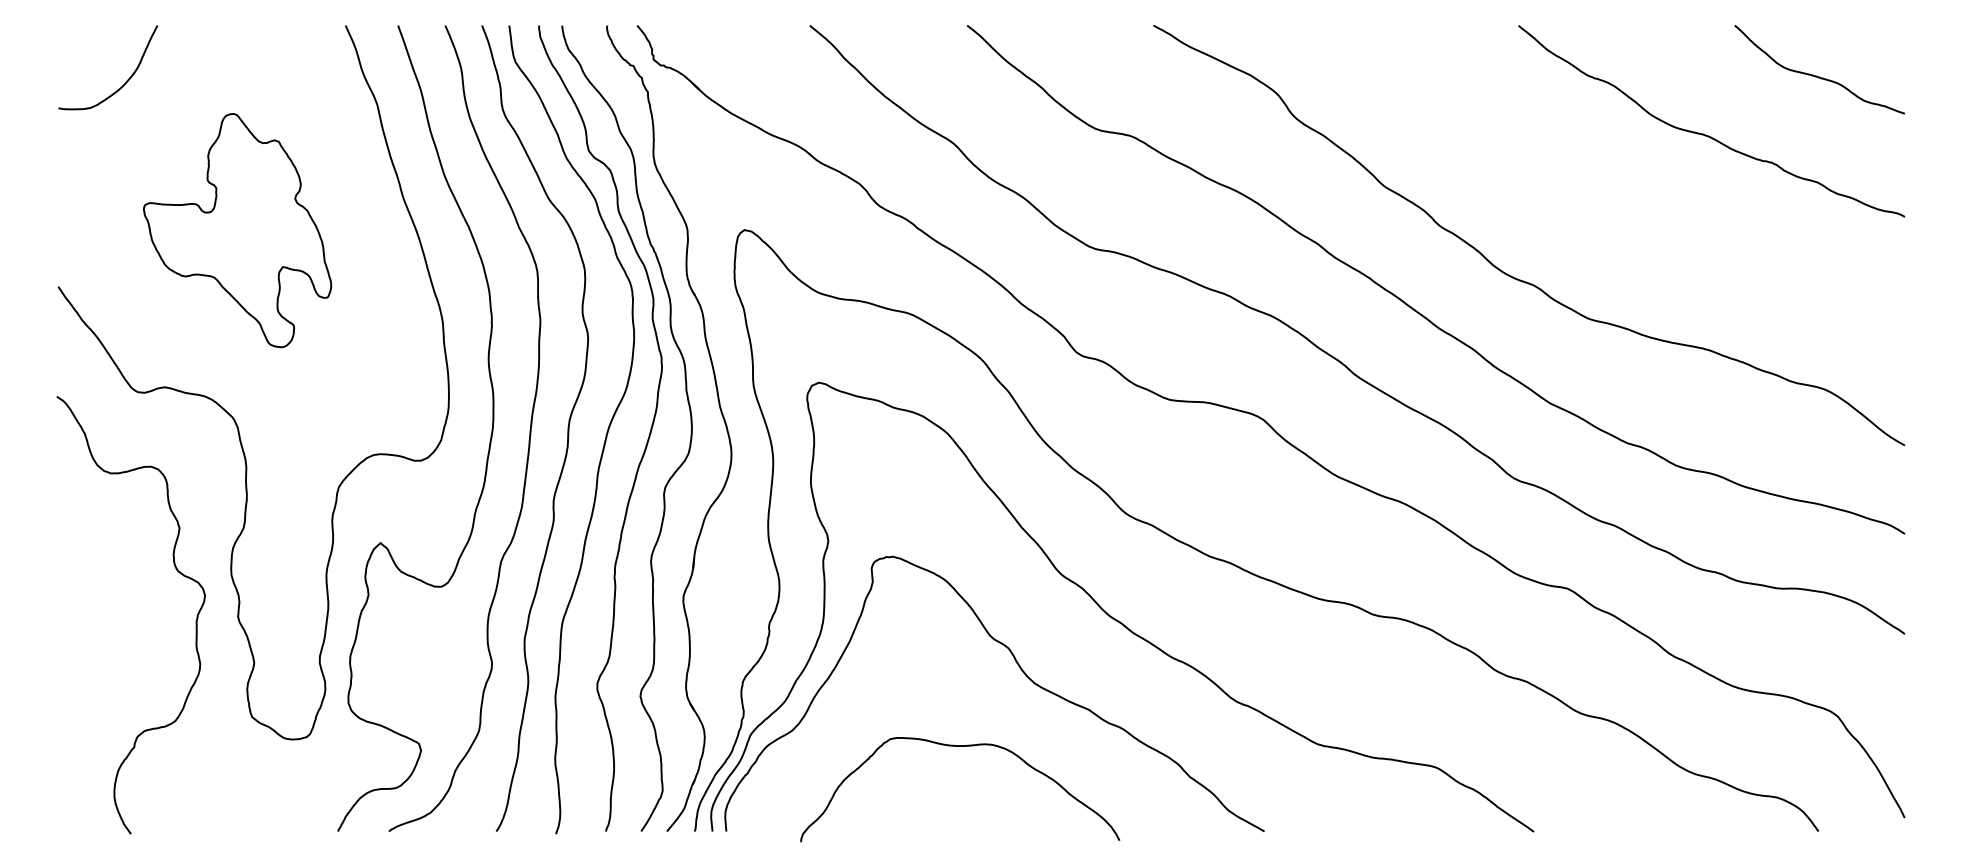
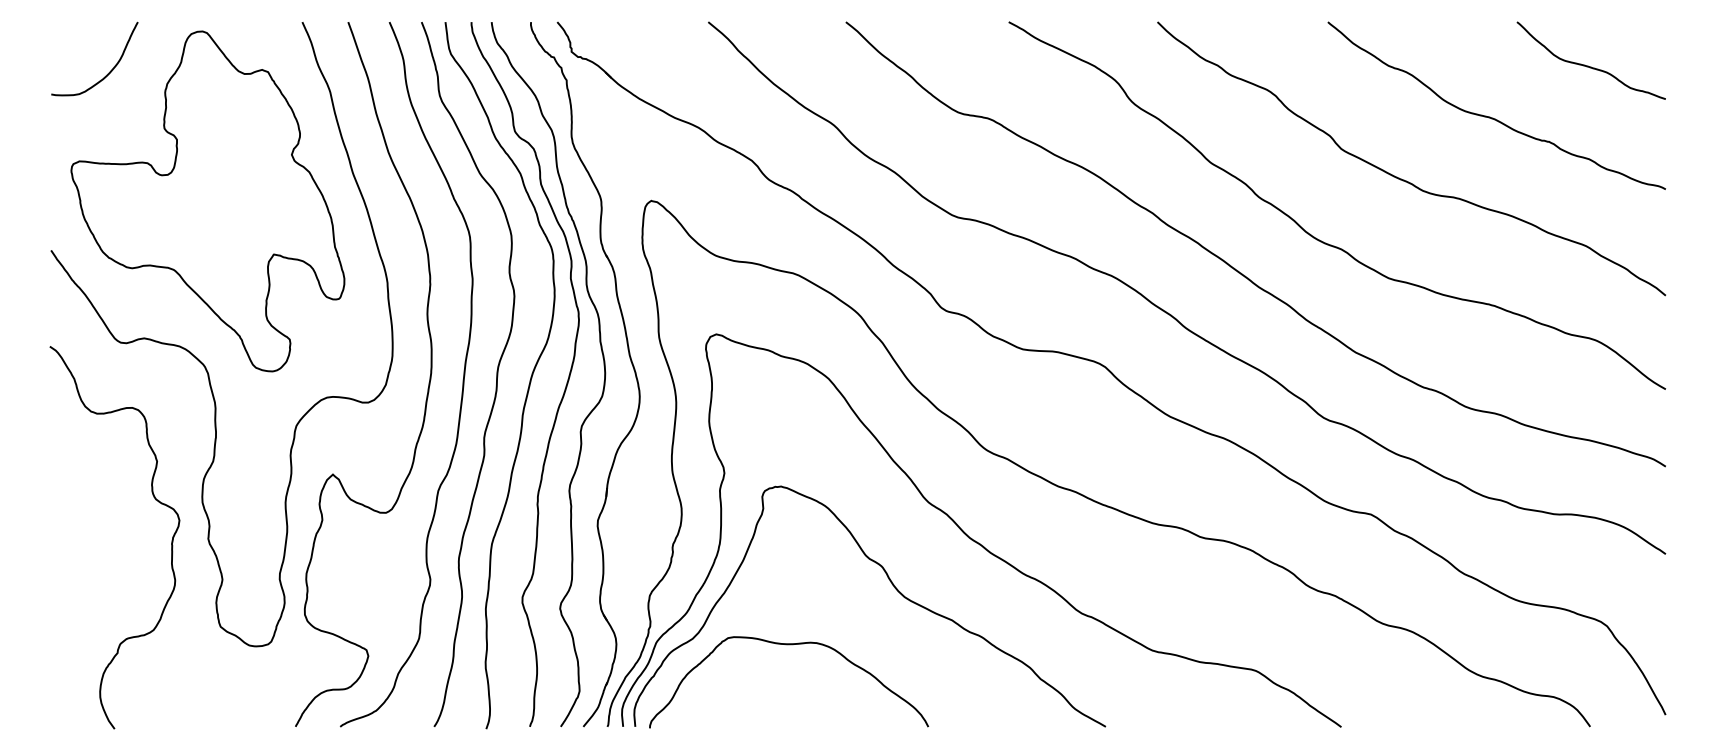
curve: (1605, 205) -> (1404, 179), added
part: (237, 230) -> (207, 201), size x1.67
curve: (960, 746) -> (789, 644), moved

